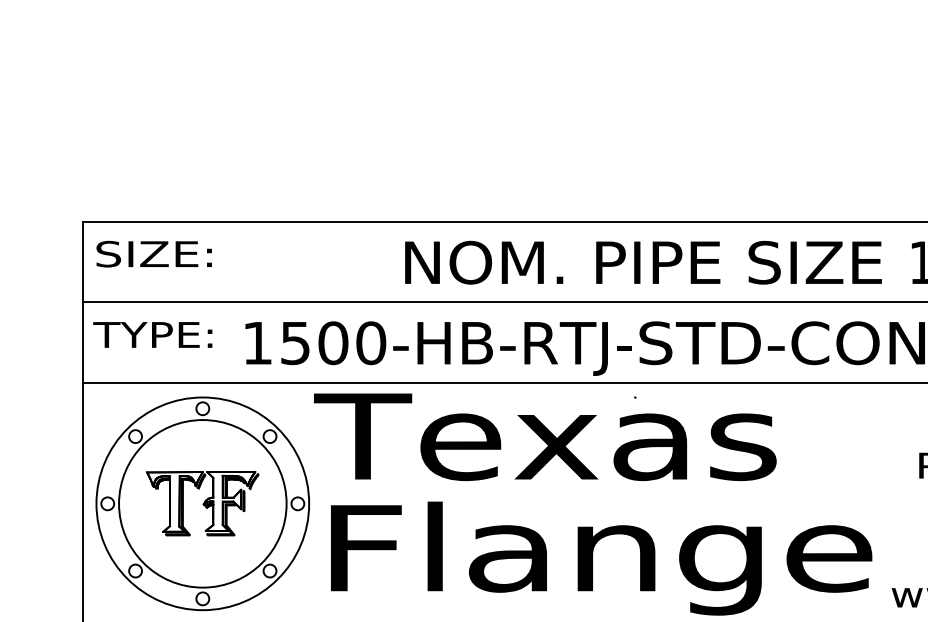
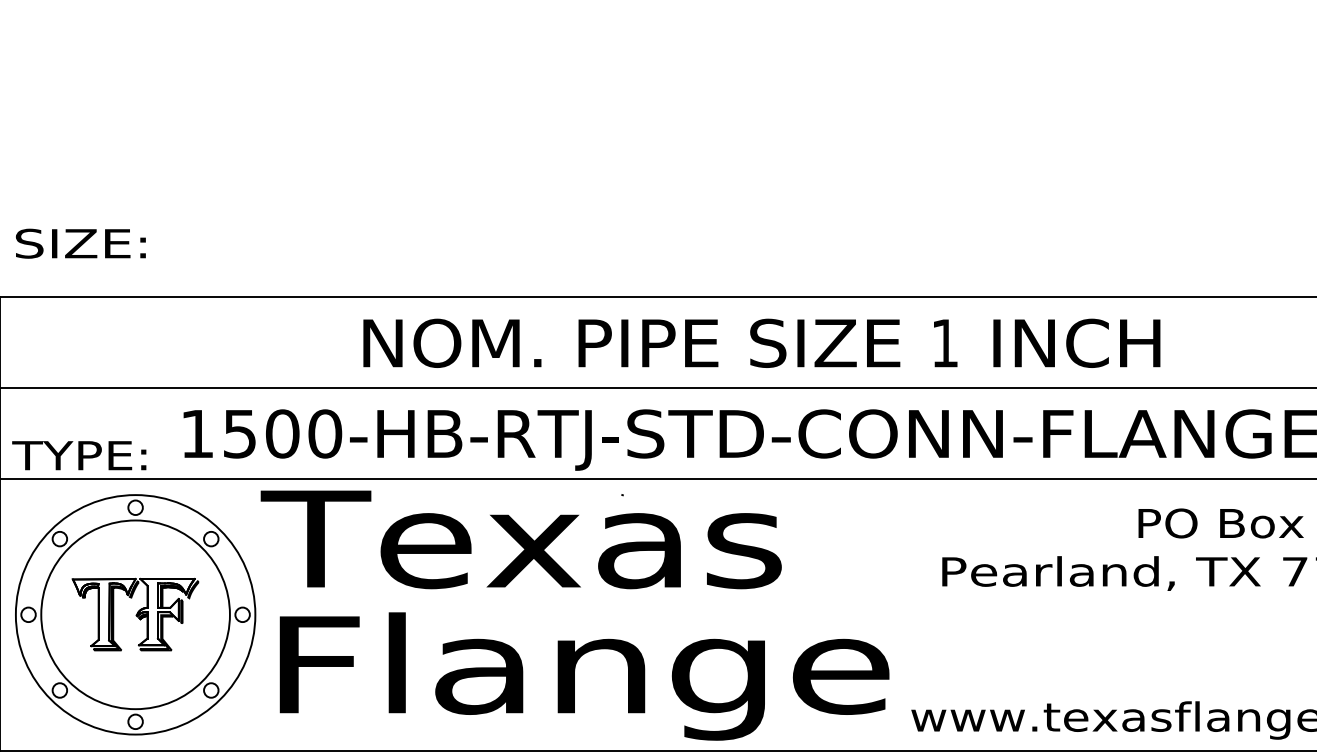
text: (153, 253) -> (80, 243), moved
text: (152, 334) -> (79, 455), moved

